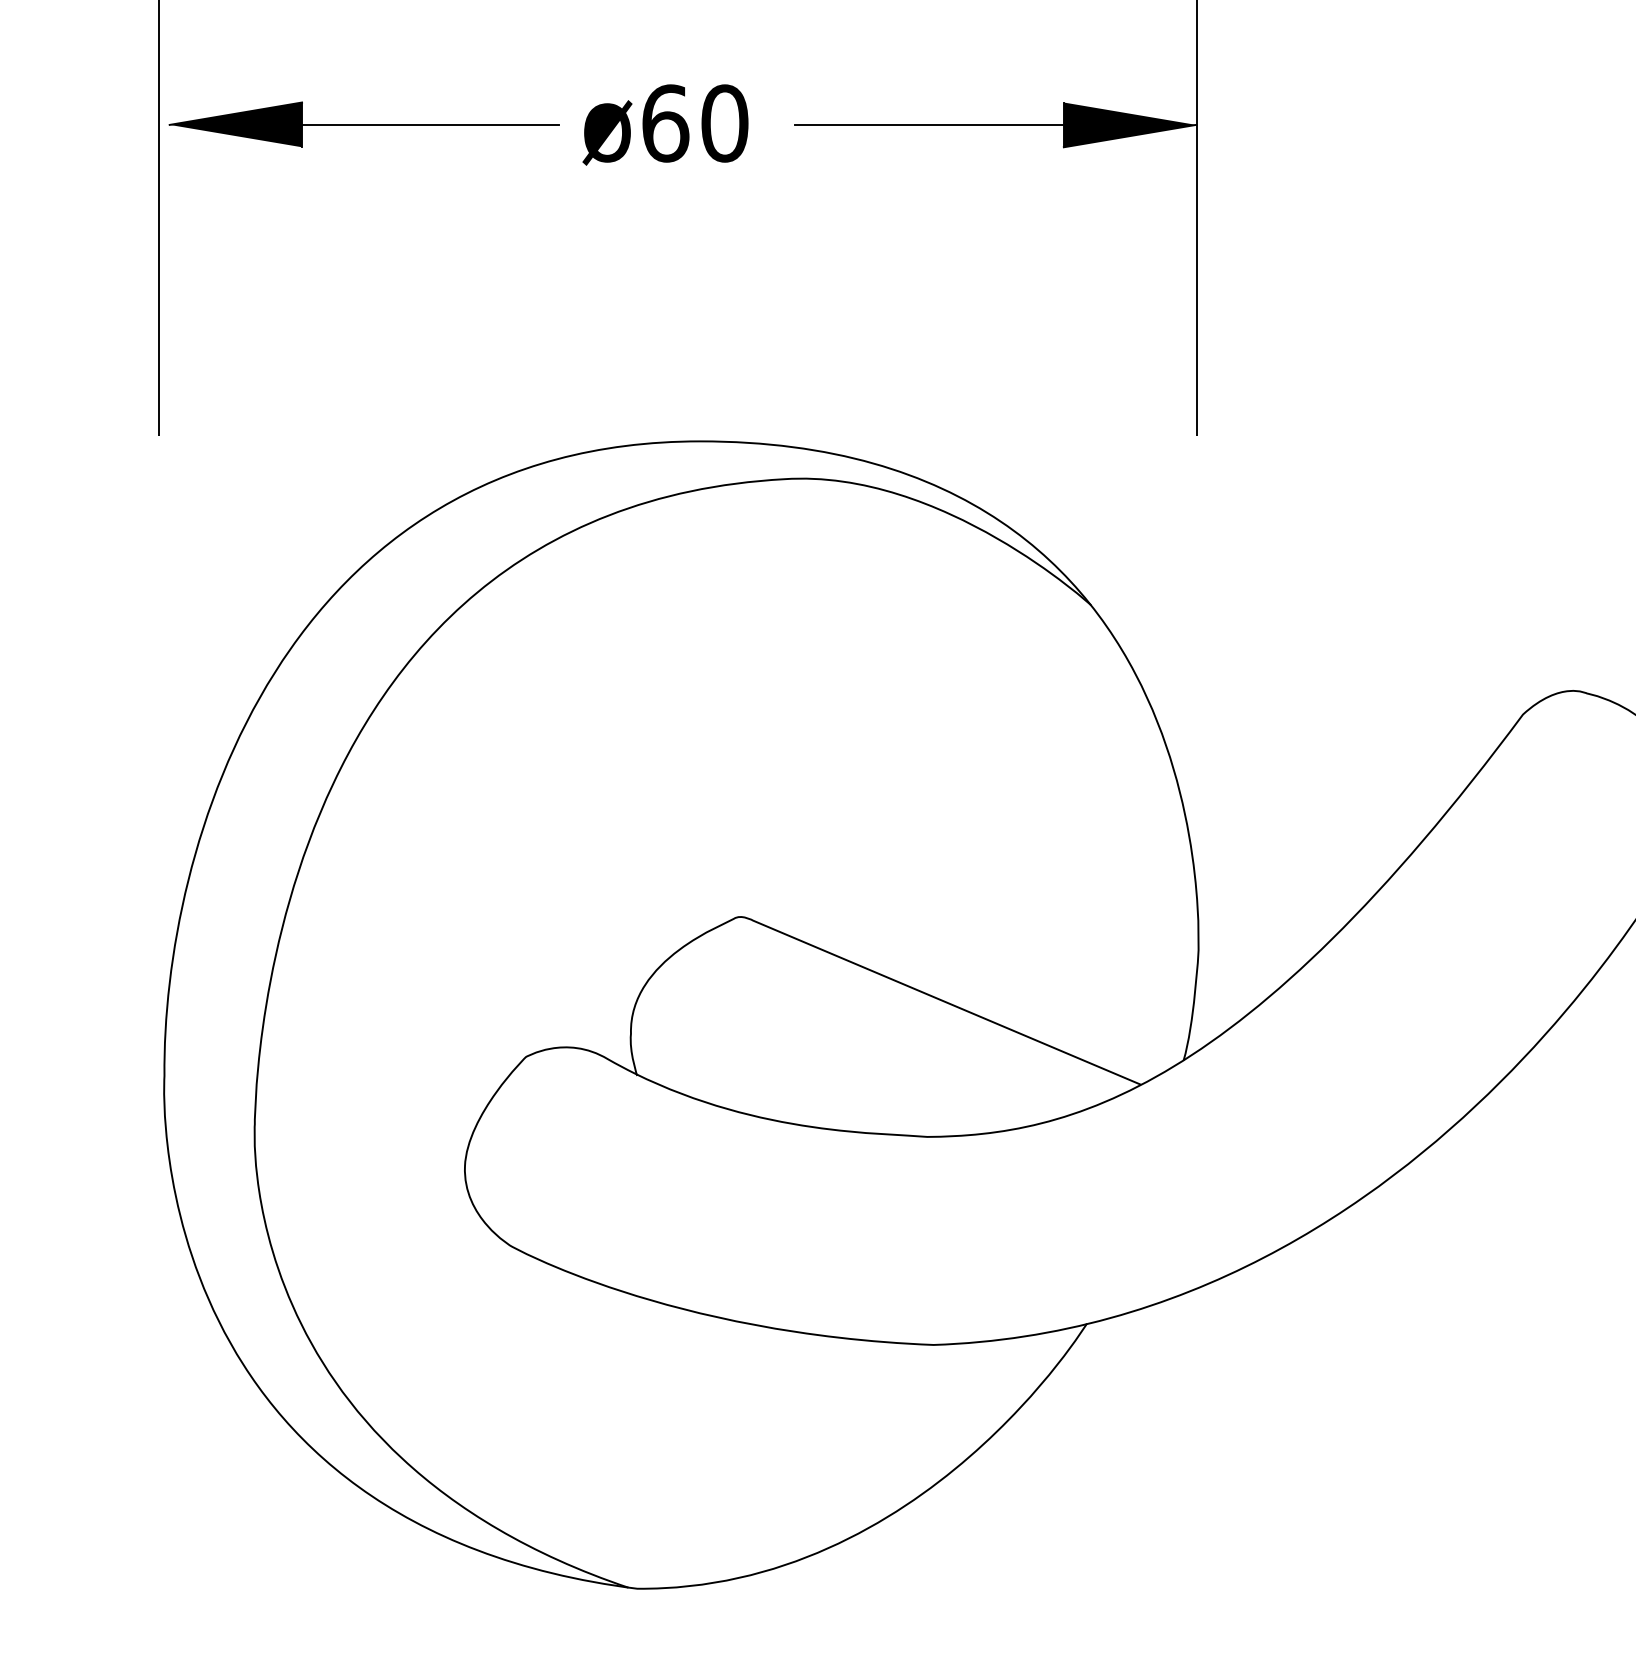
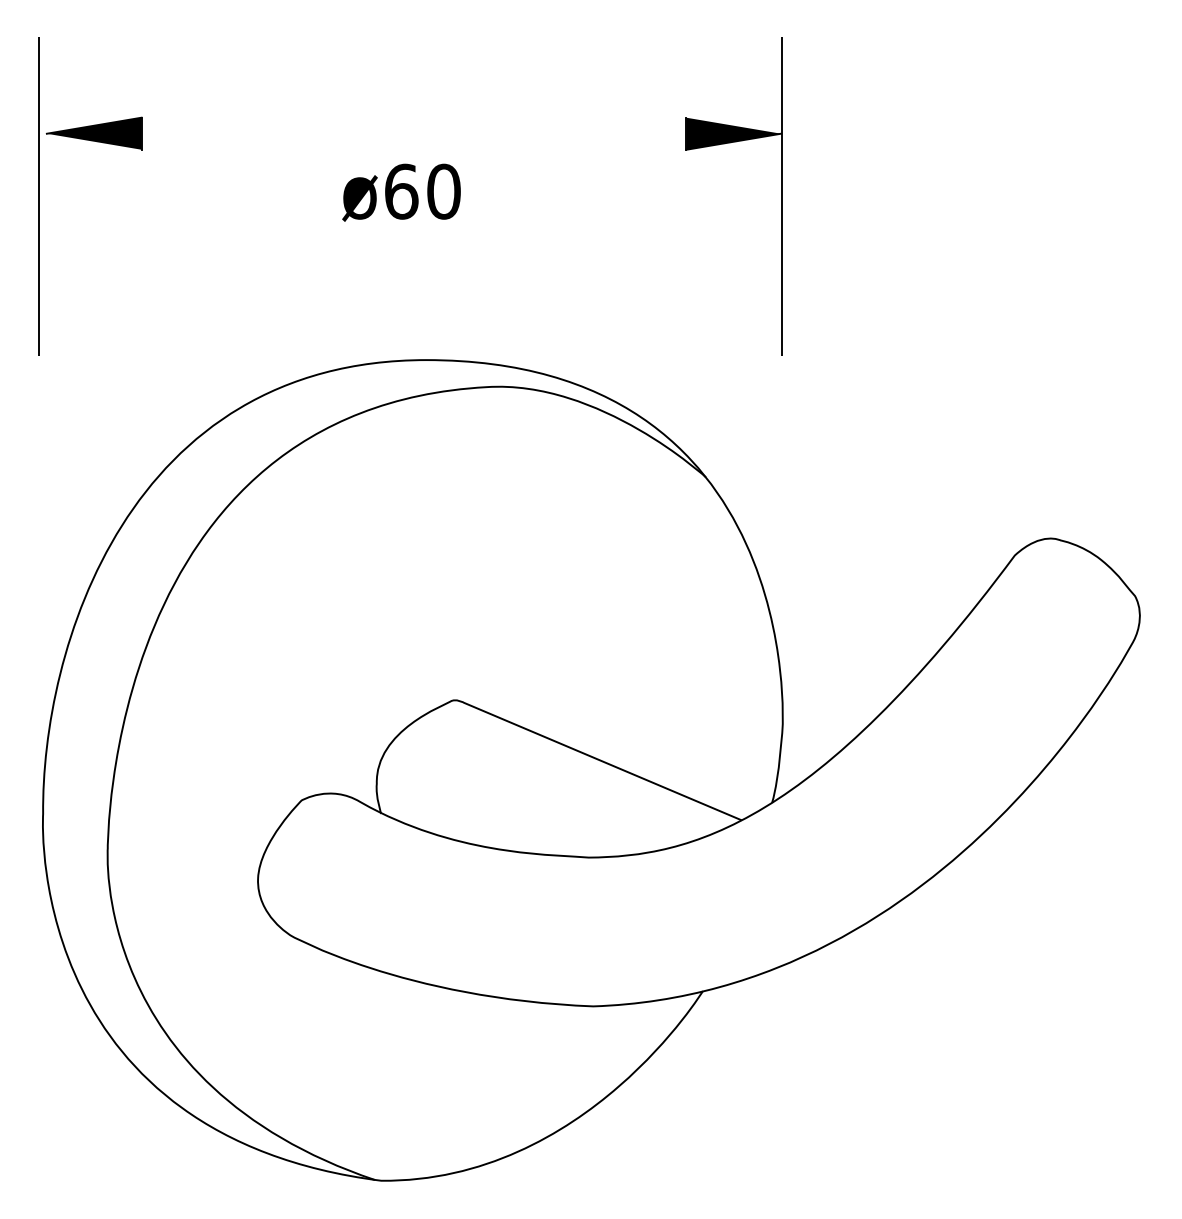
line: (418, 124) -> (224, 133), removed
text: (665, 124) -> (401, 192), moved
line: (932, 124) -> (592, 133), removed

